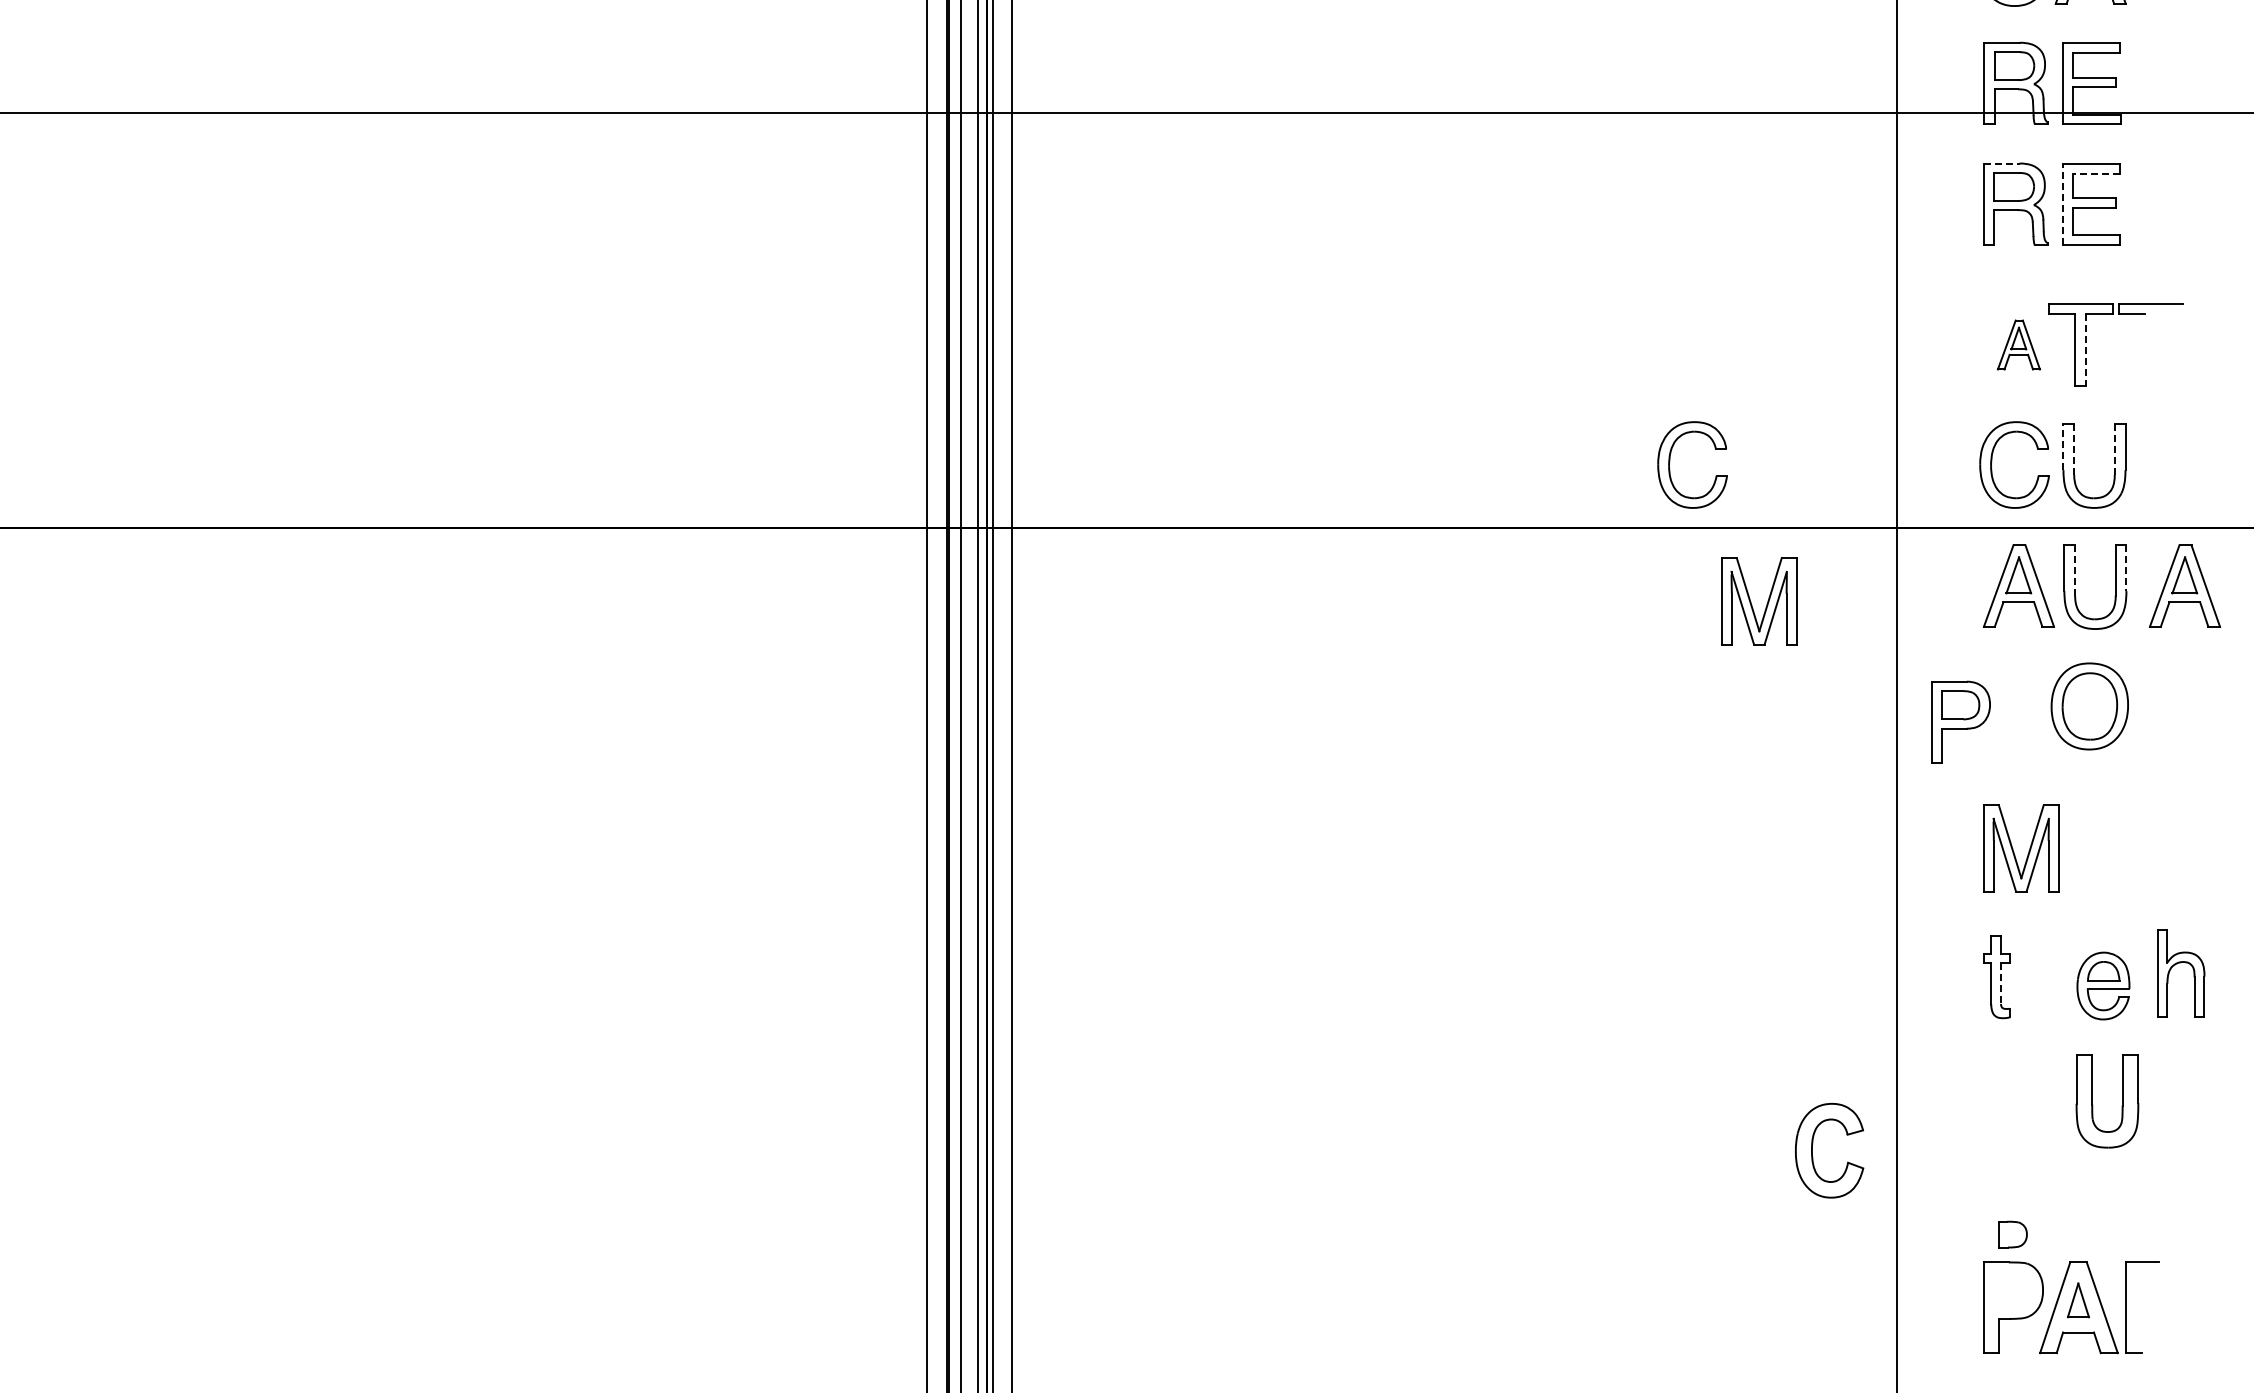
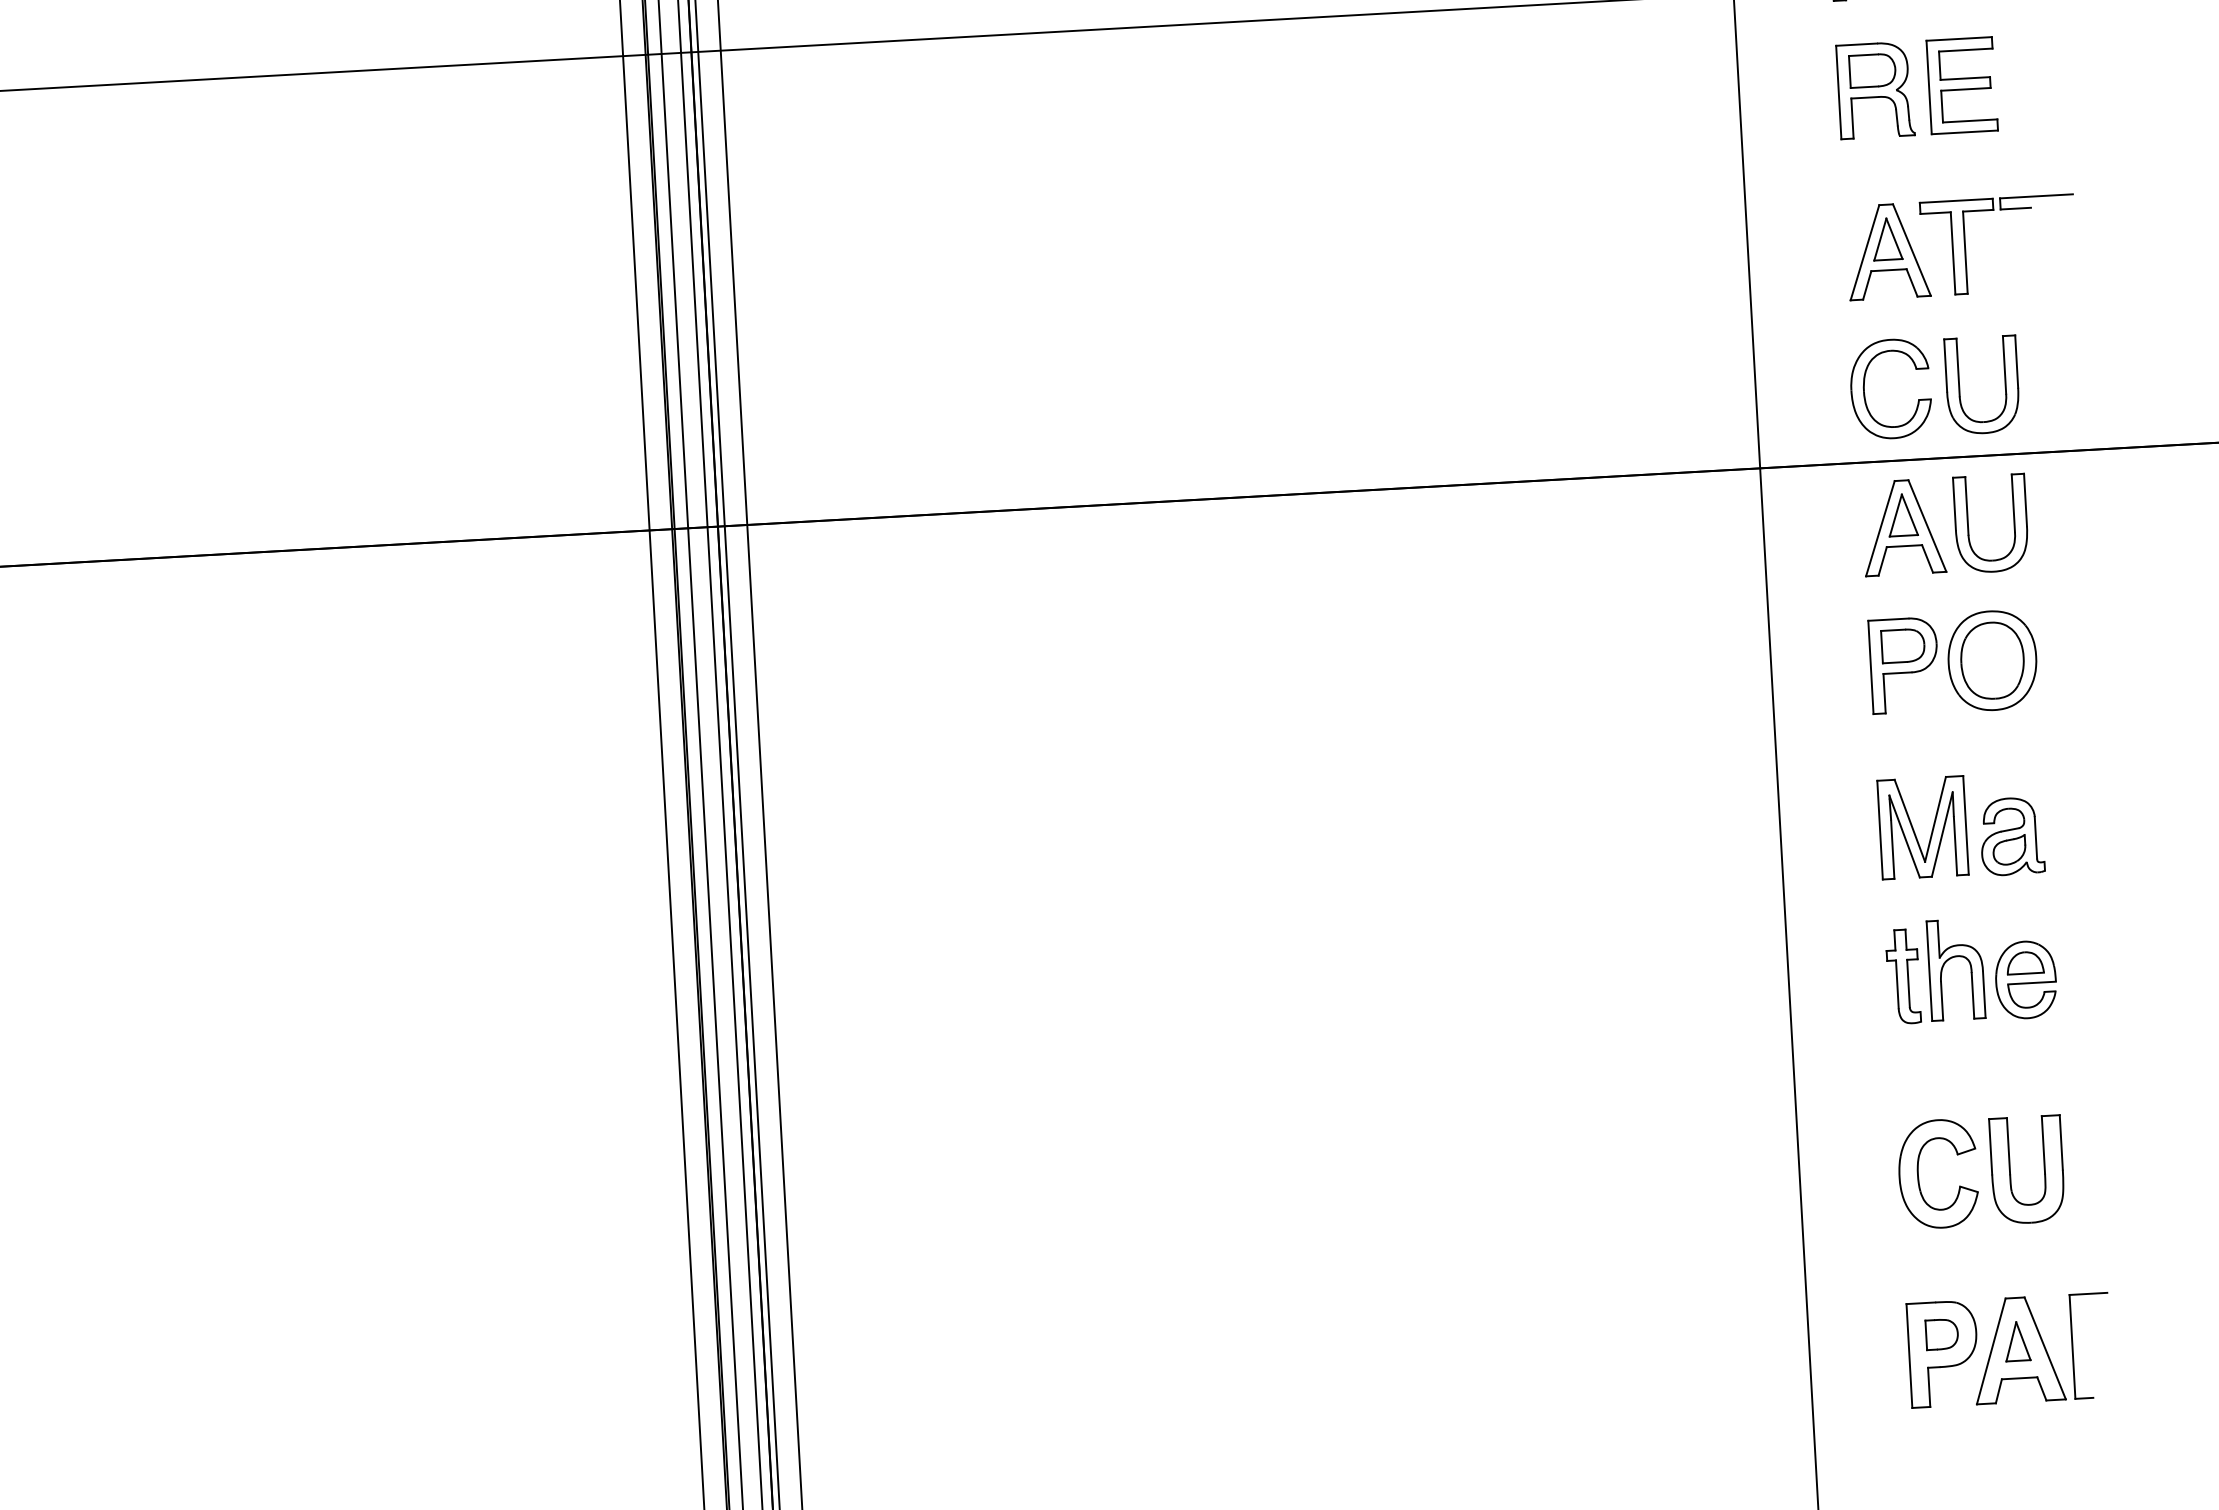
line: (2001, 163) -> (1856, 44), dashed -> solid
line: (2095, 173) -> (1964, 50), dashed -> solid
line: (2062, 204) -> (1929, 87), dashed -> solid
part: (2018, 344) -> (1887, 250), size x1.67
line: (2086, 349) -> (1965, 252), dashed -> solid
line: (2063, 447) -> (1945, 365), dashed -> solid
line: (2114, 449) -> (2004, 364), dashed -> solid
line: (2074, 450) -> (1958, 368), dashed -> solid
part: (1670, 461) -> (1496, 407), removed
line: (2126, 568) -> (2025, 500), dashed -> solid
line: (2075, 570) -> (1967, 505), dashed -> solid
part: (2184, 585) -> (2093, 516), removed
part: (1752, 604) -> (1599, 565), removed
part: (1960, 721) -> (1903, 664), moved
part: (2097, 860) -> (2011, 836), added
part: (2177, 964) -> (1951, 959), moved
line: (2001, 983) -> (1909, 983), dashed -> solid
part: (2093, 1105) -> (2011, 1175), moved
part: (1812, 1150) -> (1918, 1174), moved
part: (2012, 1234) -> (1941, 1334), moved

